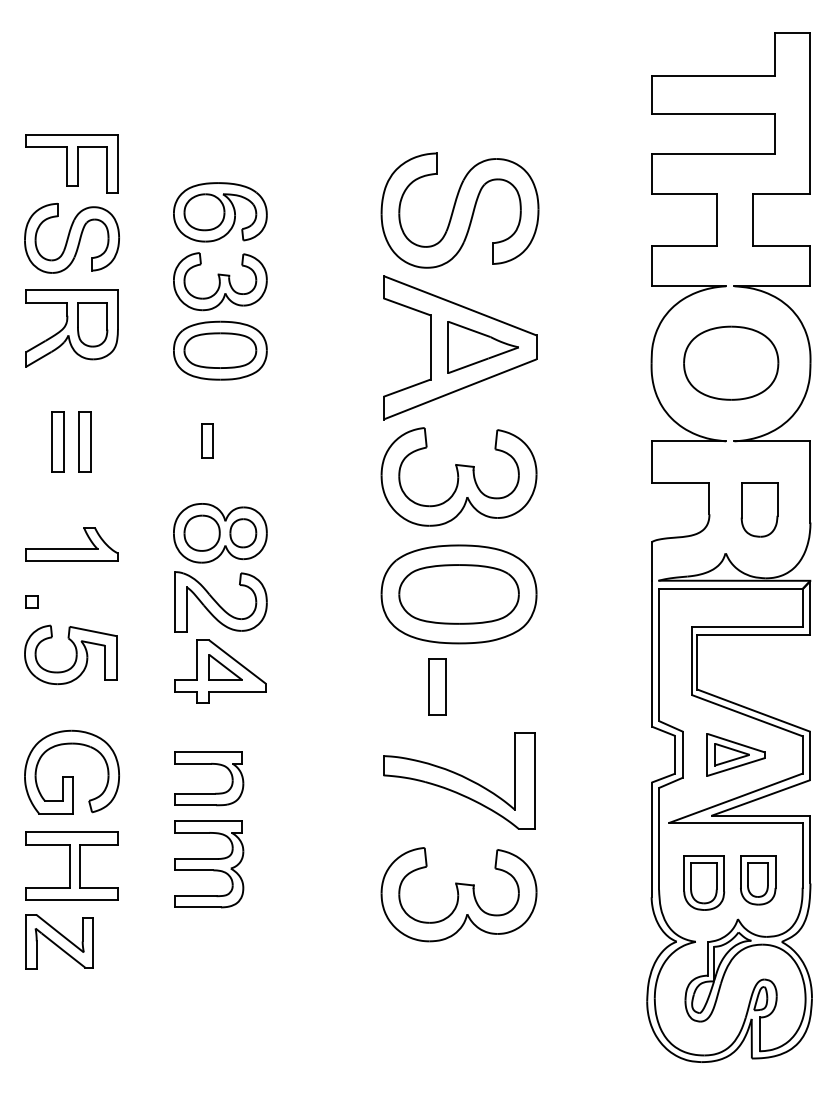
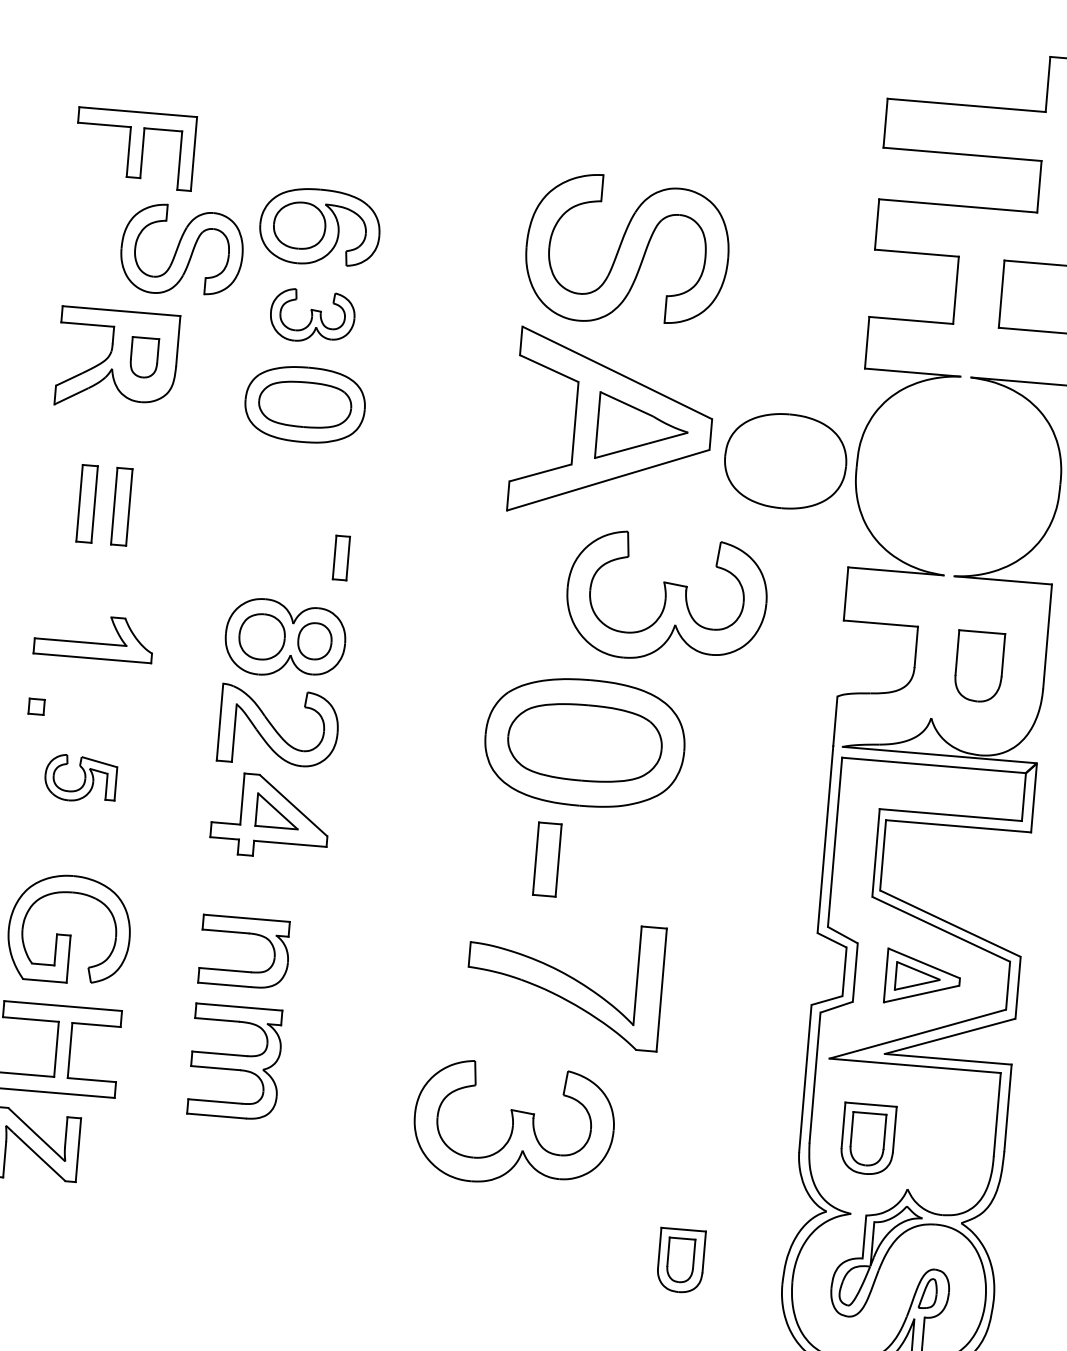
part: (71, 238) -> (181, 250), moved
part: (220, 281) -> (312, 316), size x0.7
part: (92, 324) -> (144, 357), size x0.7
part: (731, 362) -> (786, 460), moved
part: (207, 440) -> (341, 557), moved
part: (458, 476) -> (666, 597), moved
part: (70, 654) -> (80, 778), size x0.6
part: (758, 880) -> (681, 1261), moved
part: (458, 894) -> (513, 1124), moved

